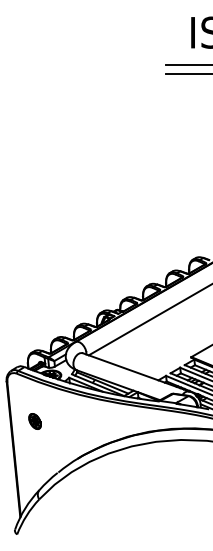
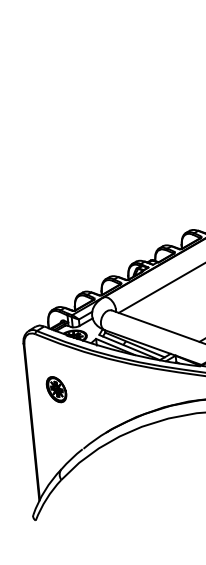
part: (34, 421) -> (55, 389), size x1.43

